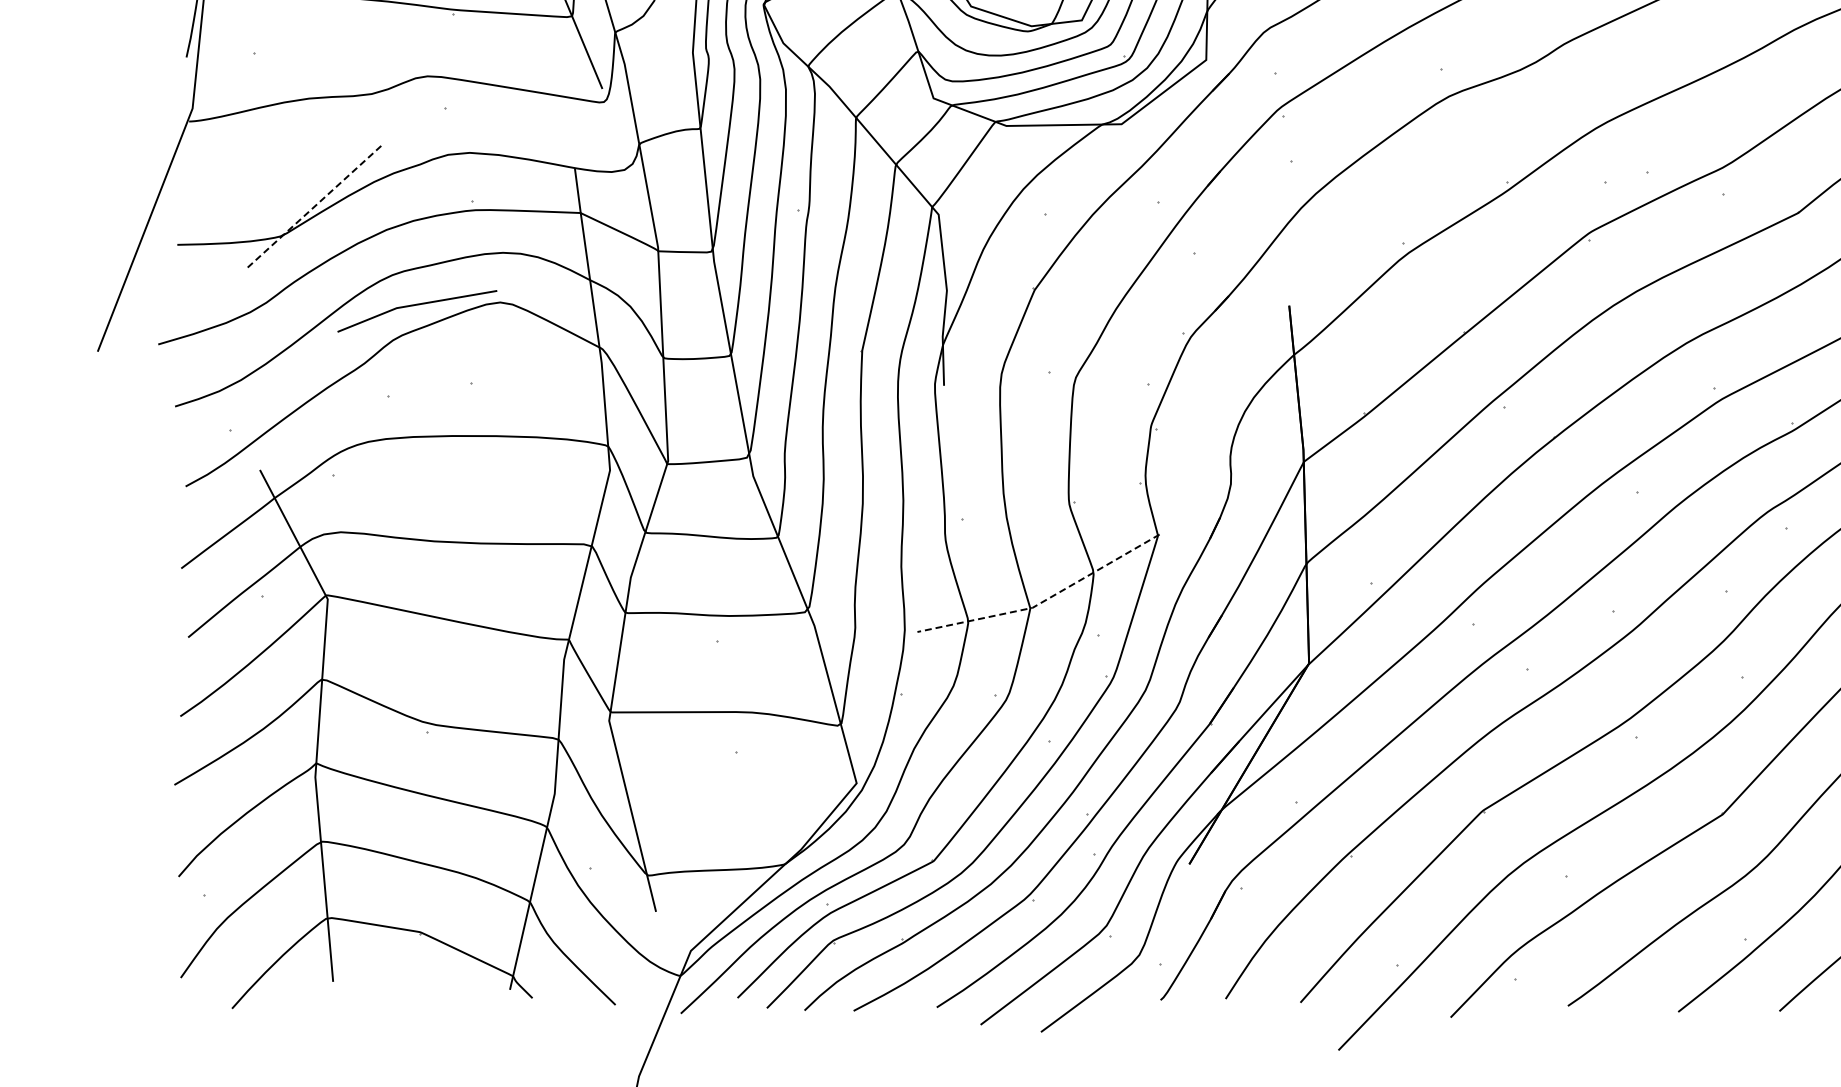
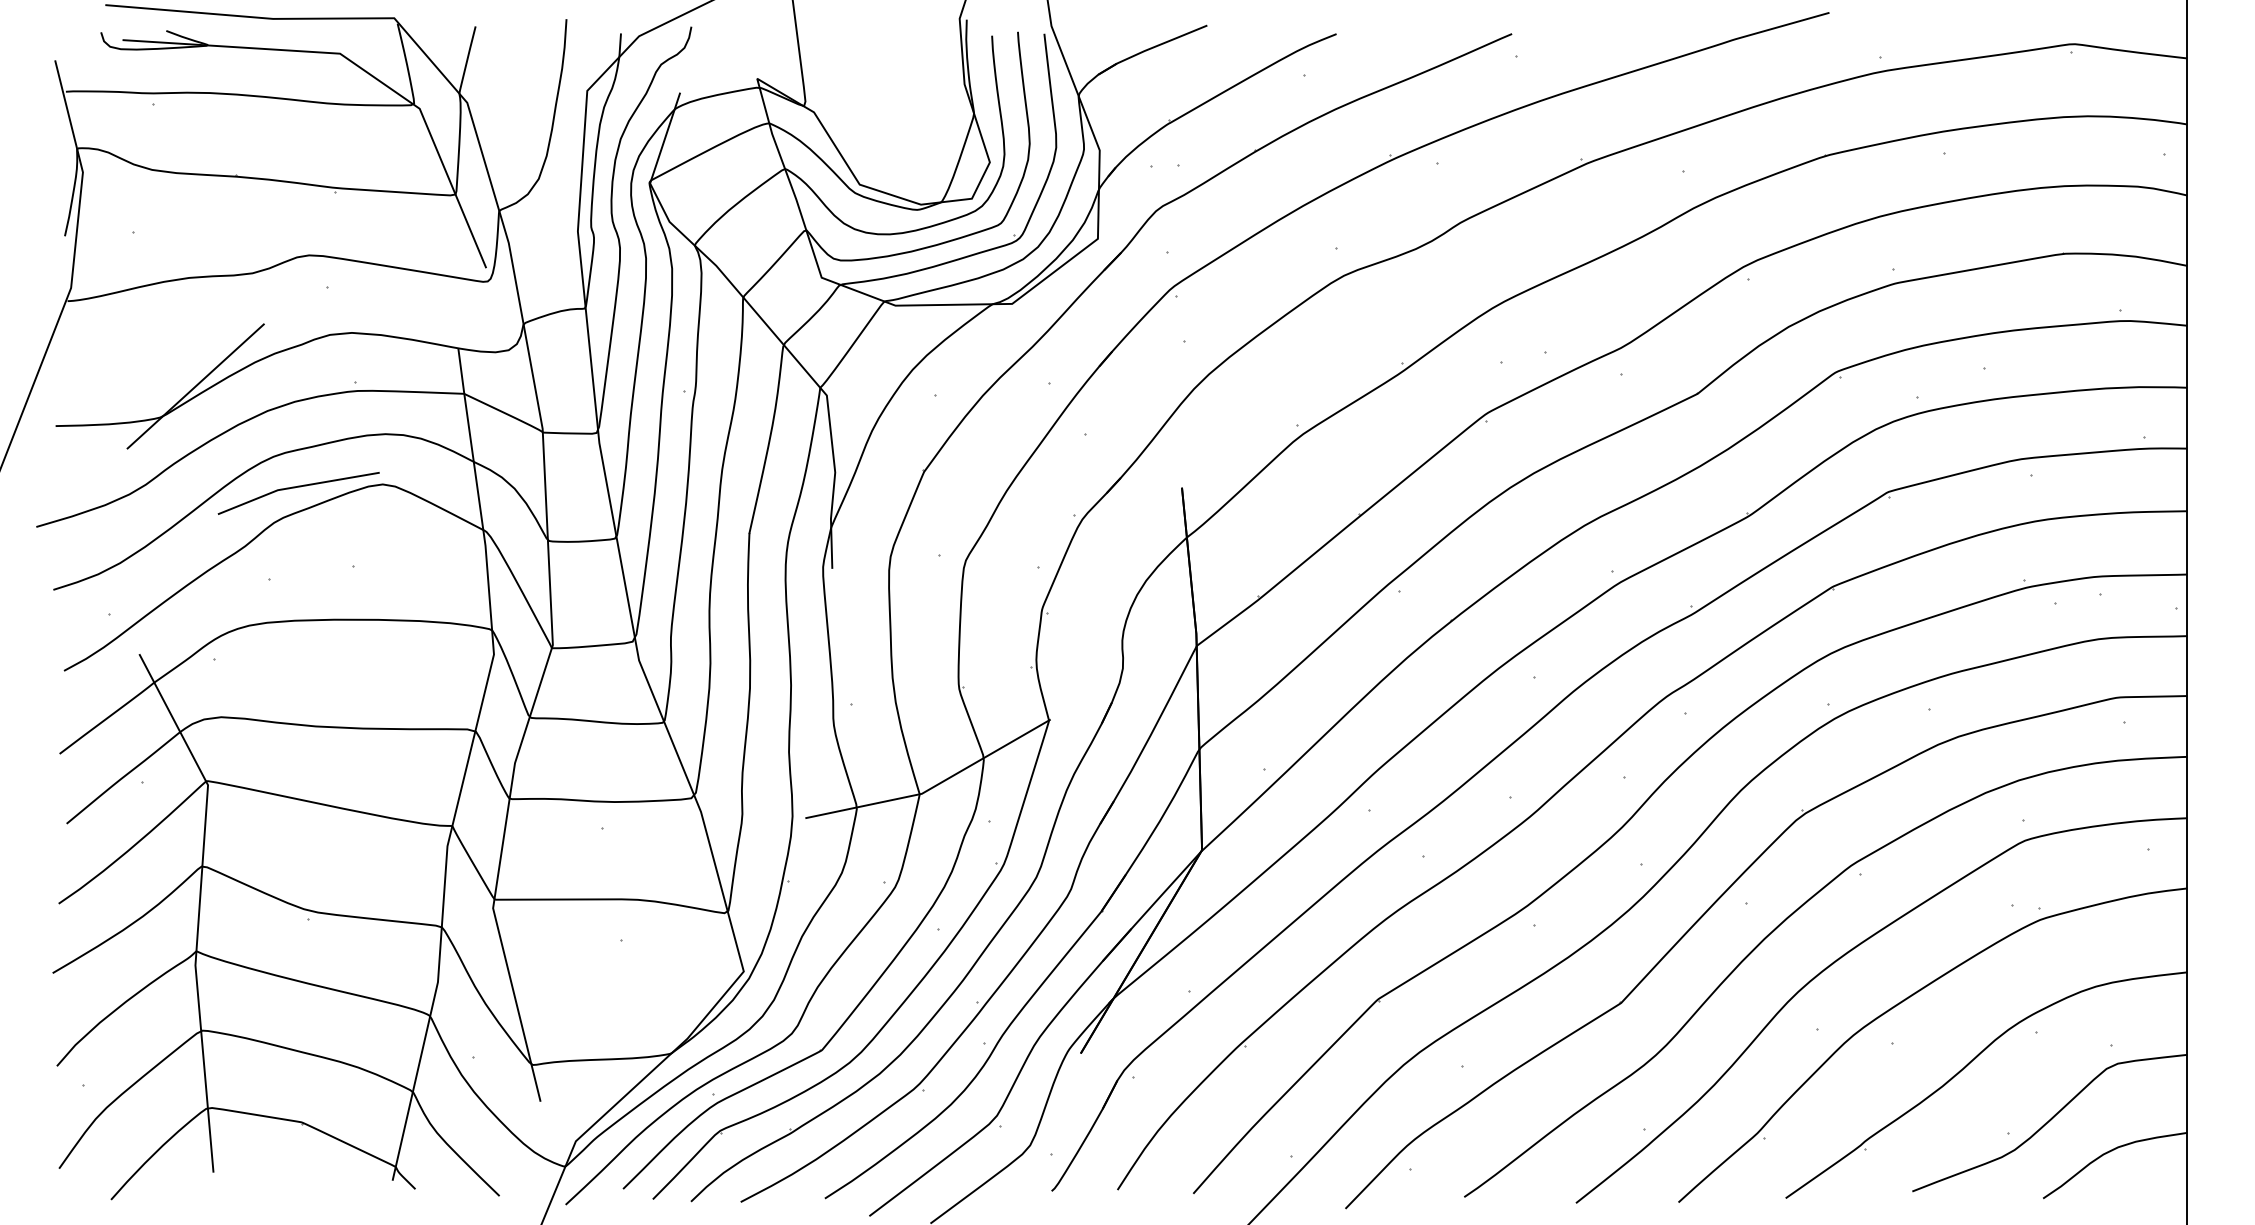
line: (316, 205) -> (196, 386), dashed -> solid
line: (1044, 600) -> (934, 786), dashed -> solid

